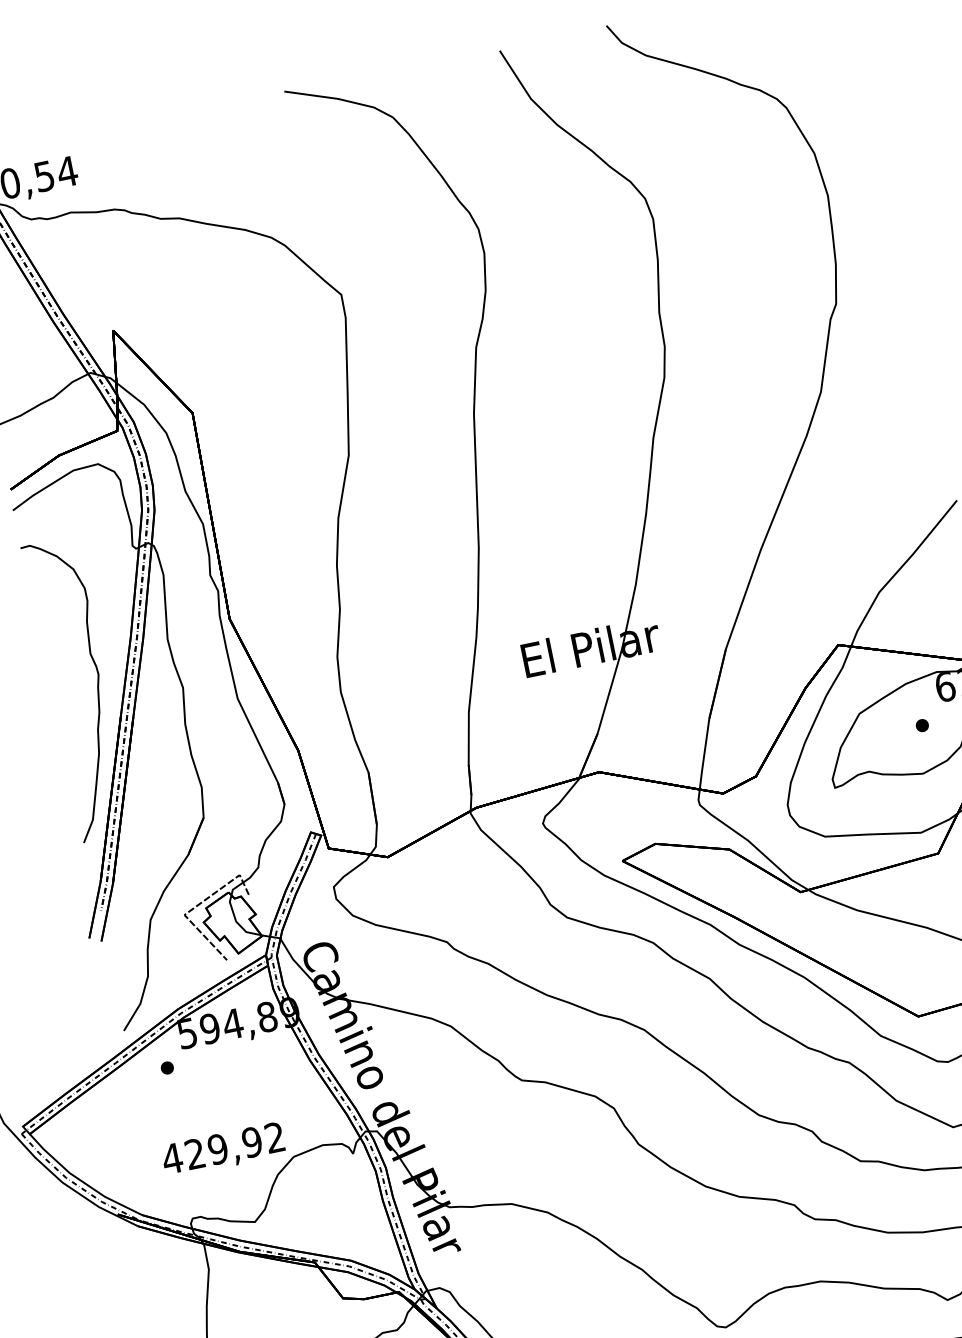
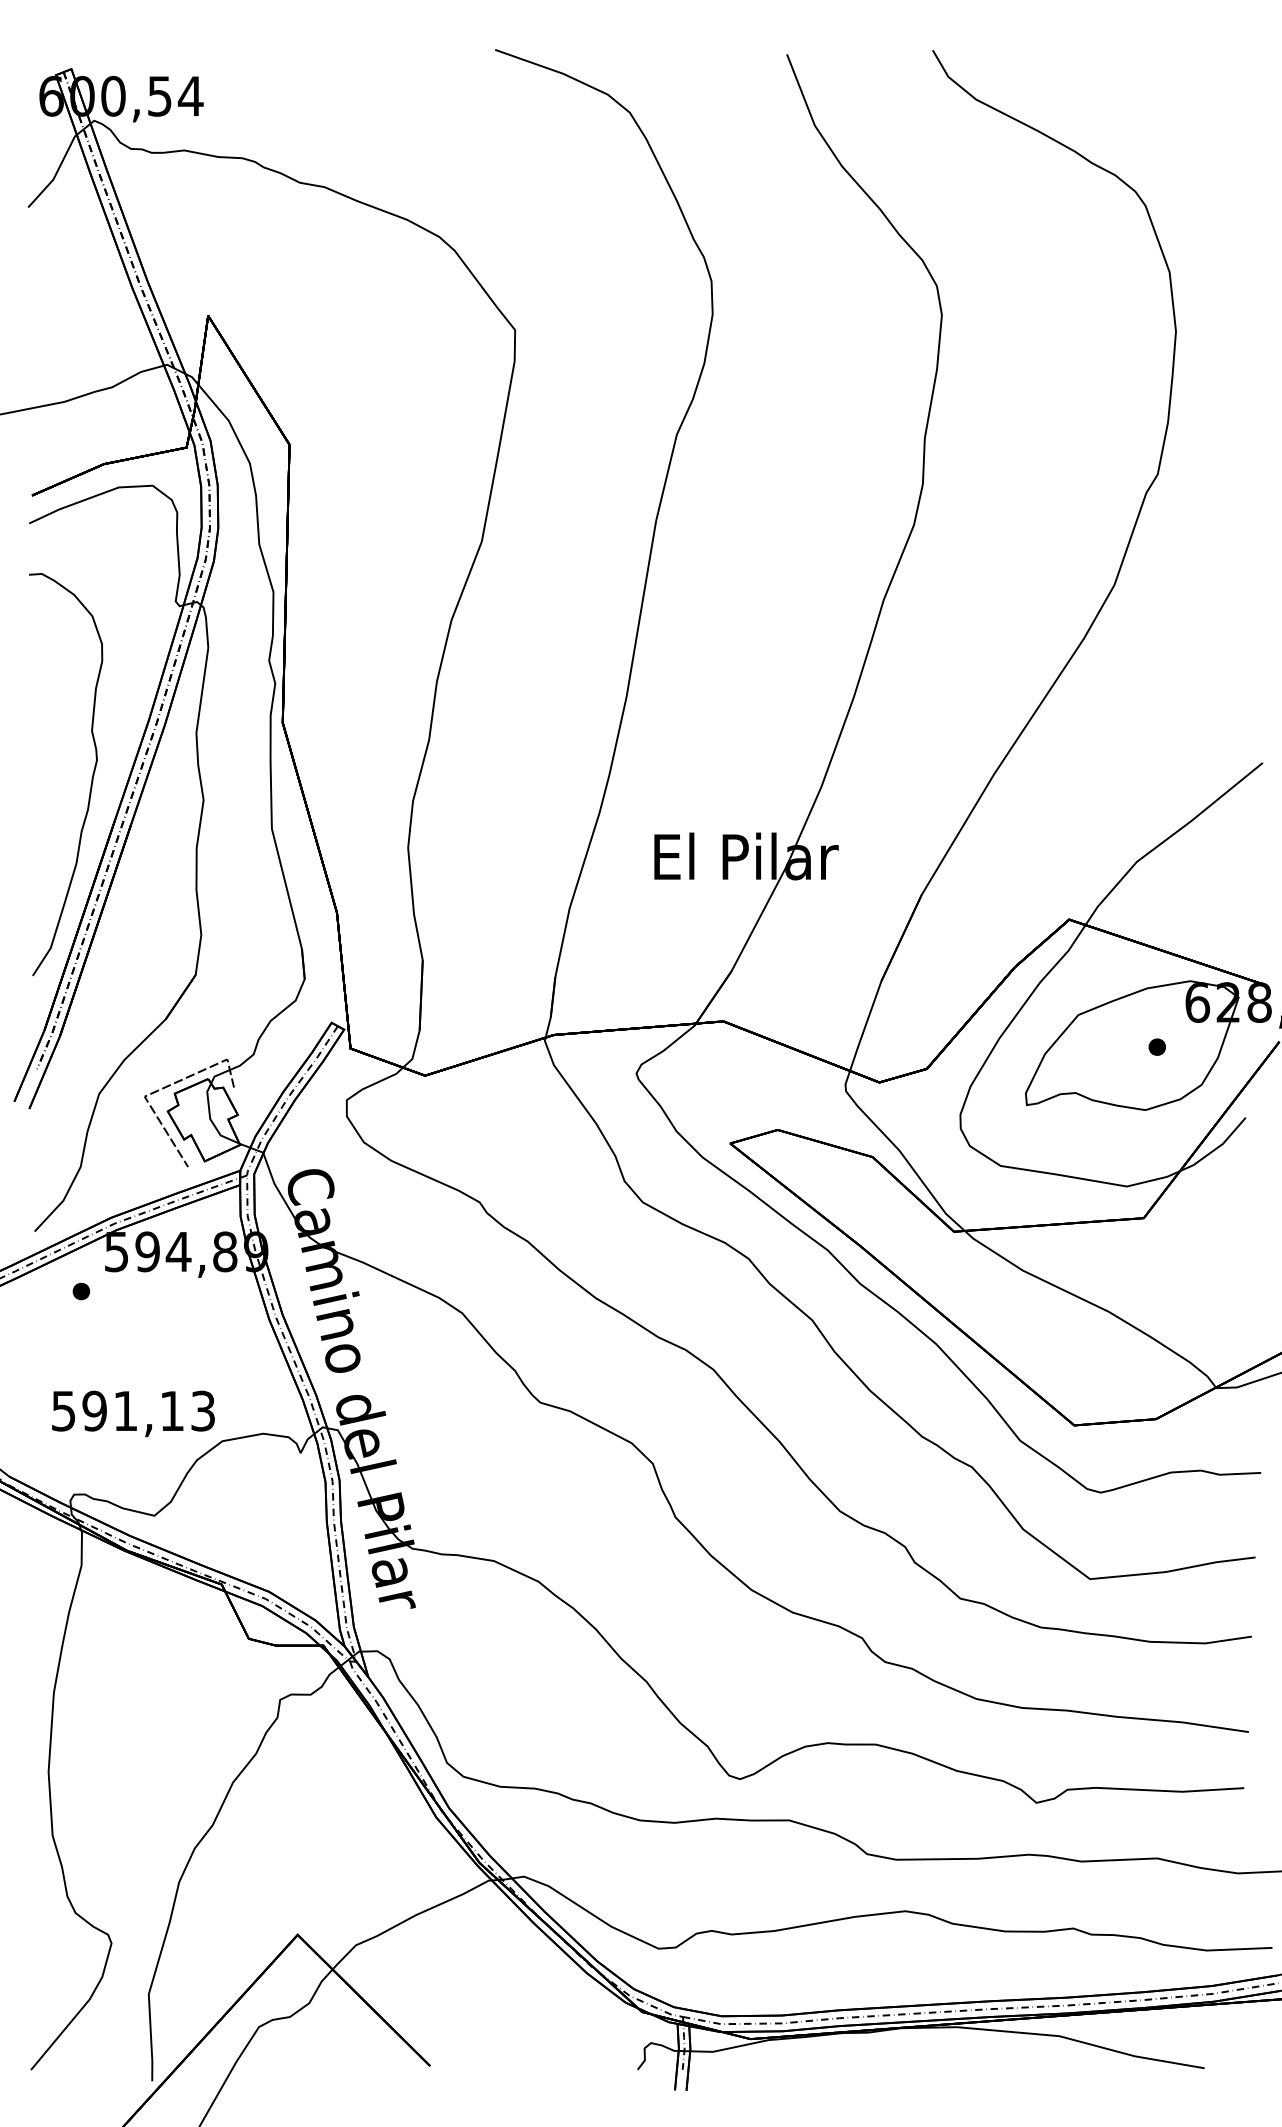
text: (222, 1147) -> (132, 1410), 429,92 -> 591,13

